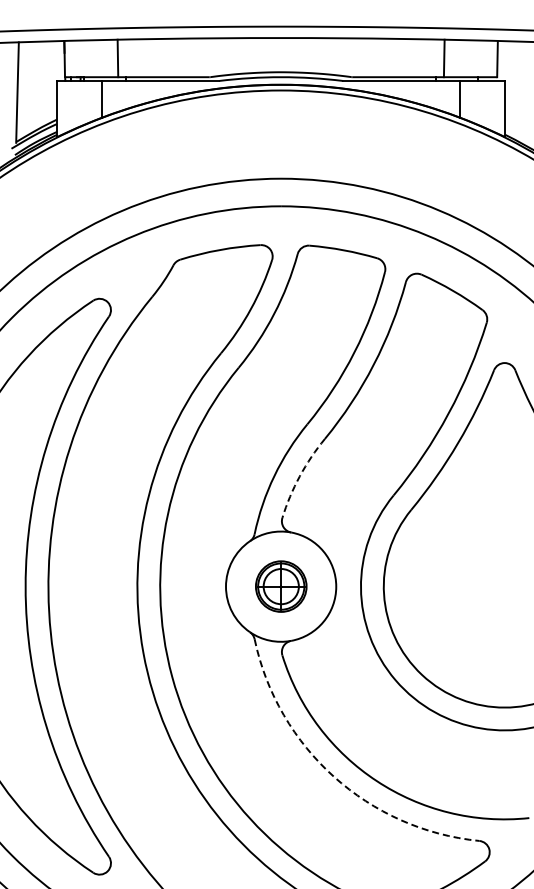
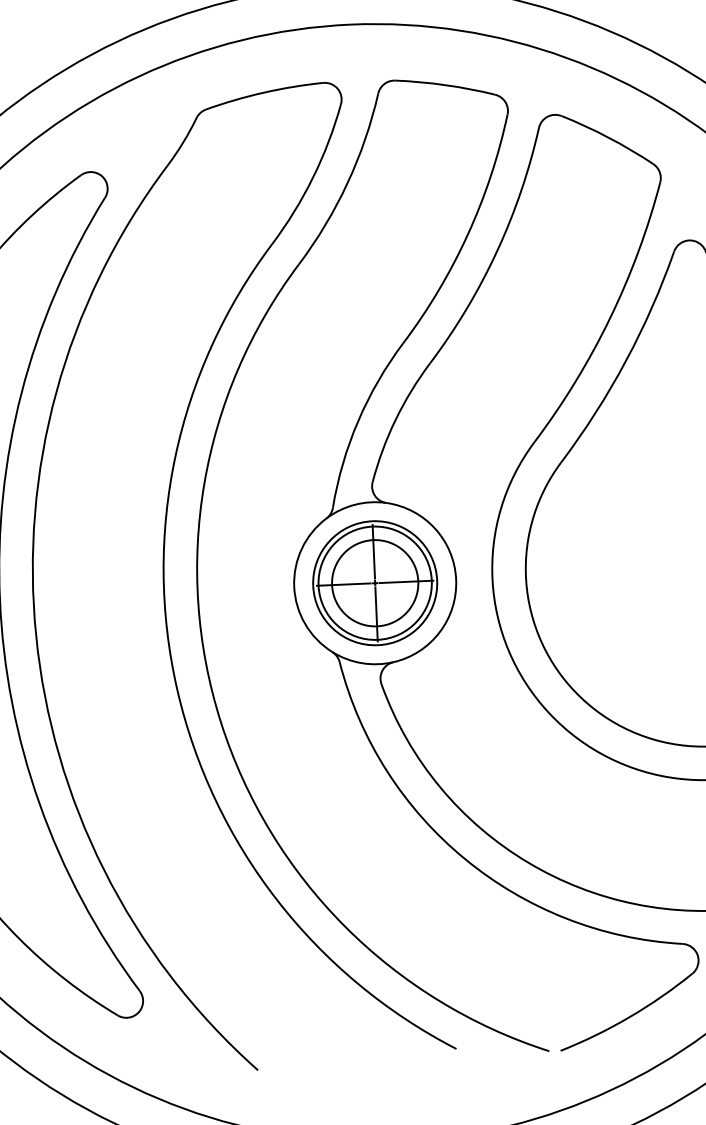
arc: (299, 476) -> (395, 420), dashed -> solid
part: (281, 586) -> (375, 582), size x1.67
arc: (334, 776) -> (465, 858), dashed -> solid

